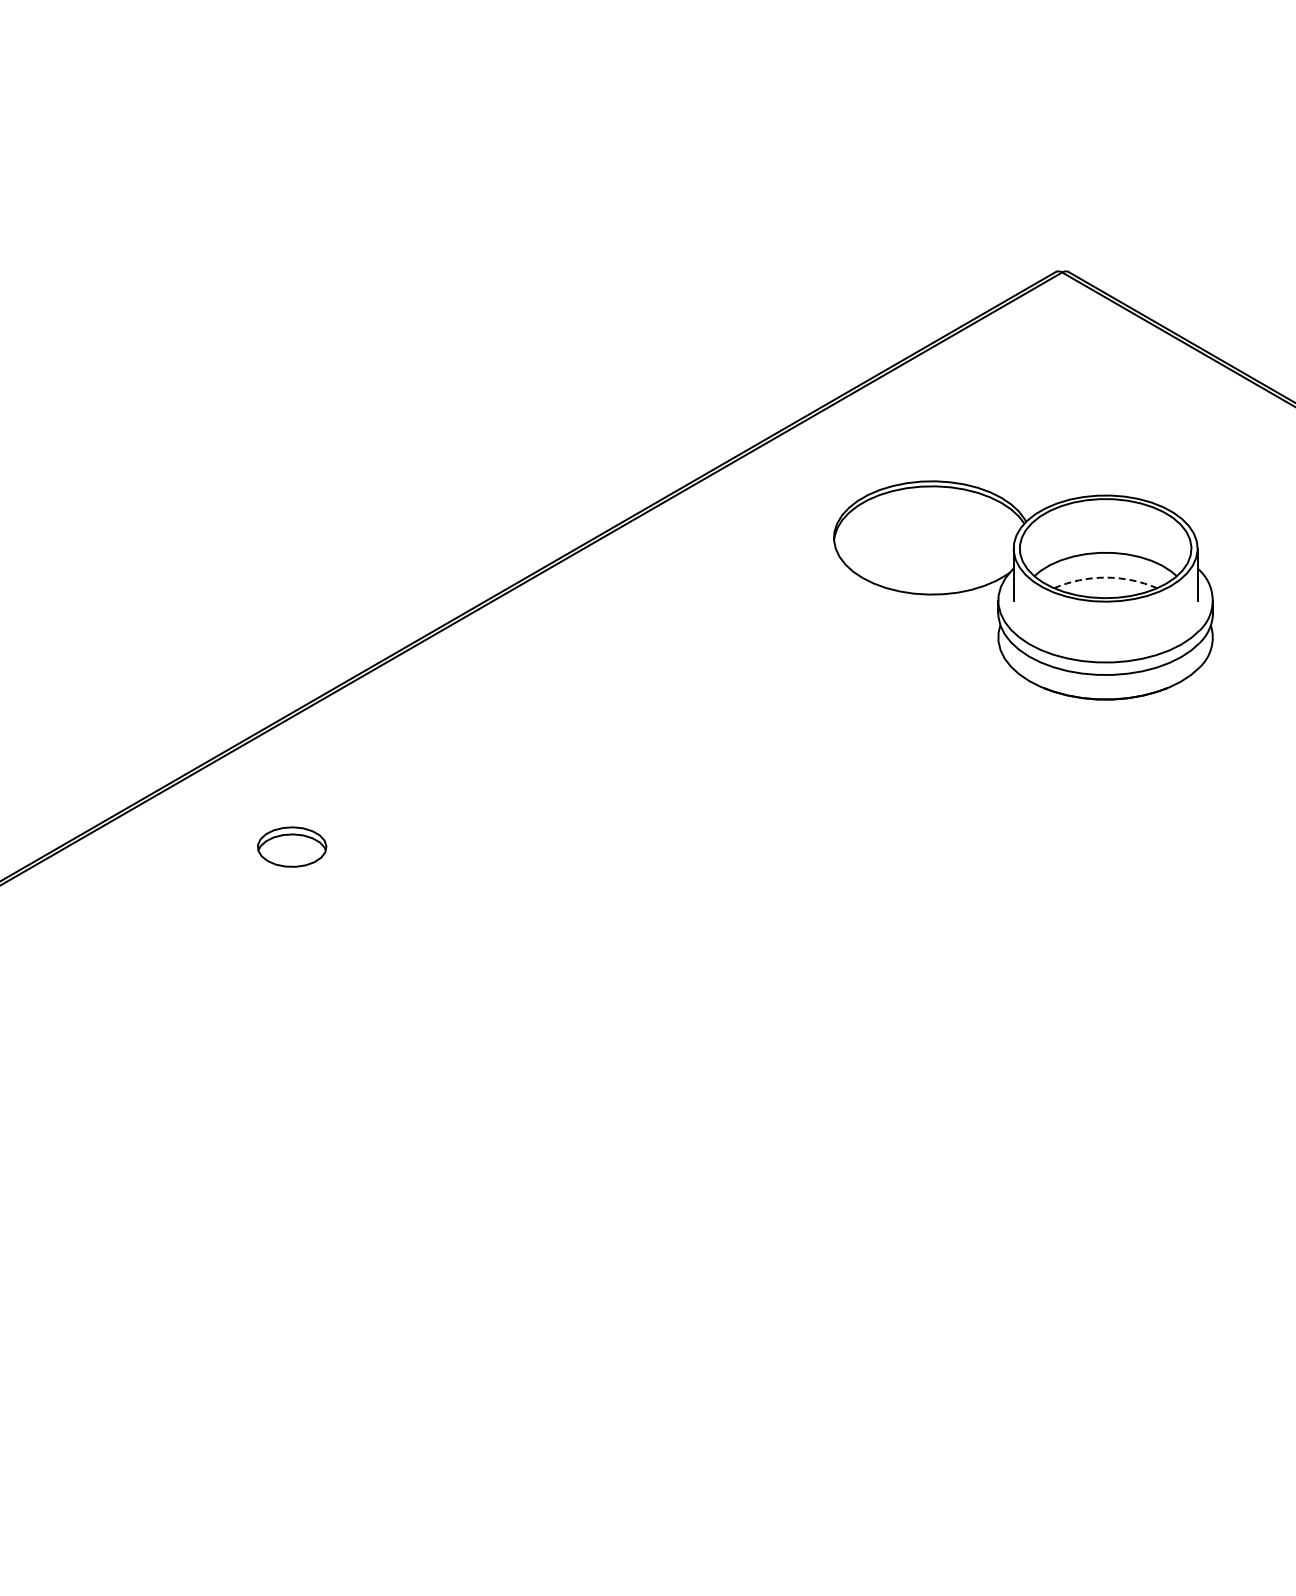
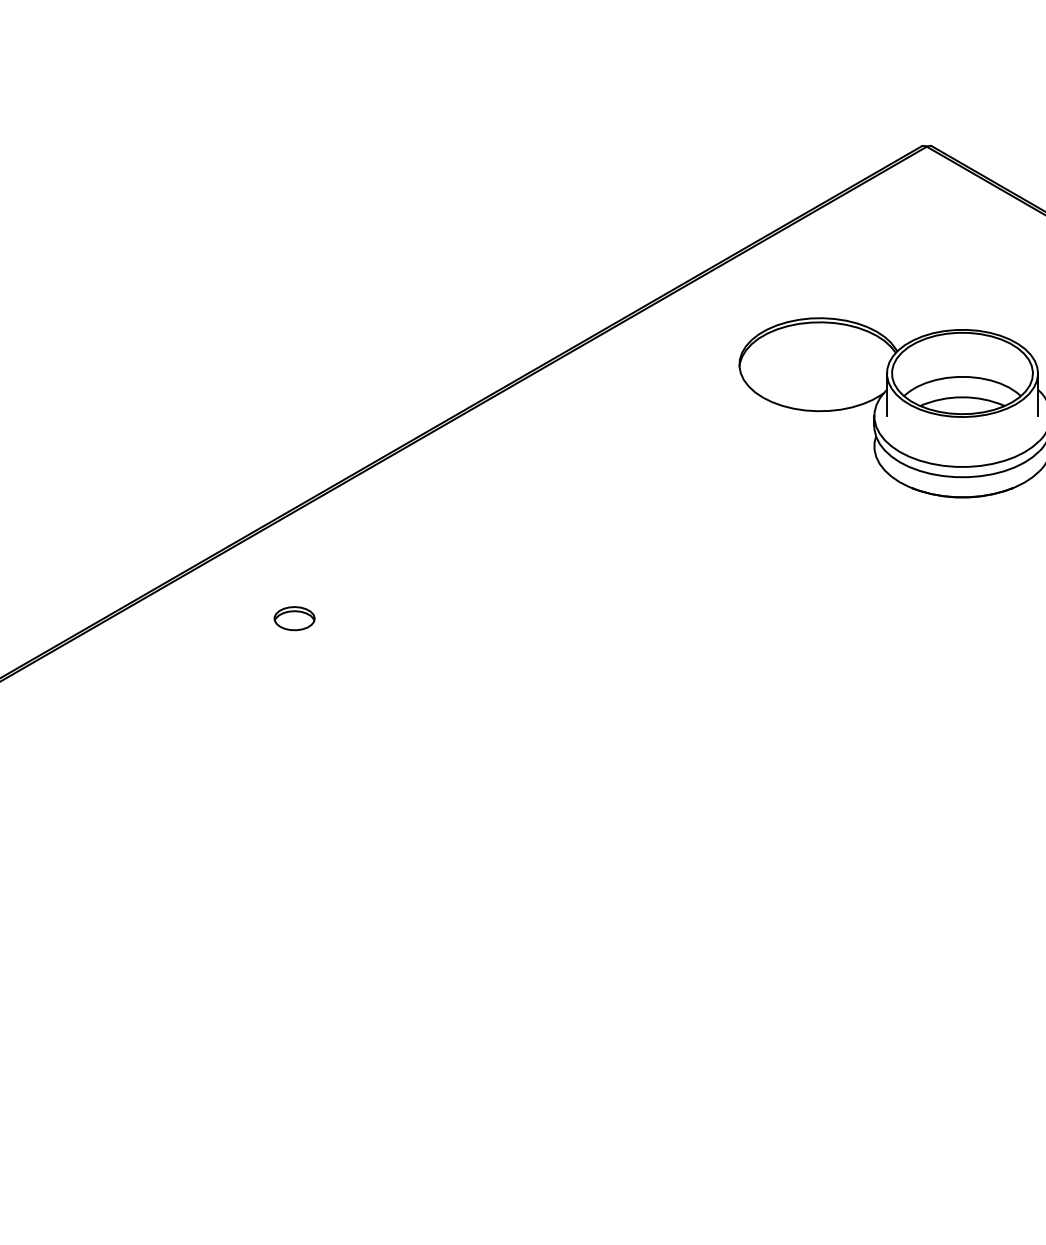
arc: (1105, 577) -> (962, 397), dashed -> solid
part: (292, 847) -> (294, 618), size x0.71

